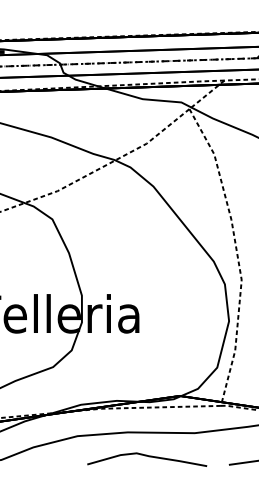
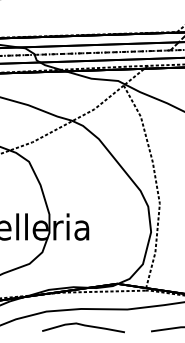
curve: (147, 457) -> (83, 326), moved

